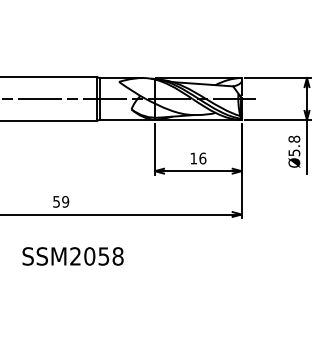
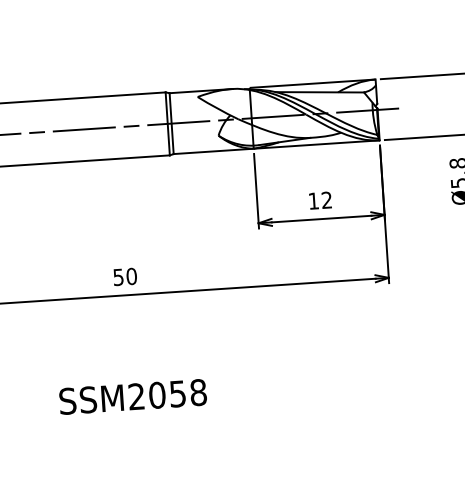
text: (202, 158) -> (326, 200), 16 -> 12
text: (65, 201) -> (131, 275), 59 -> 50
text: (72, 256) -> (132, 397), moved

